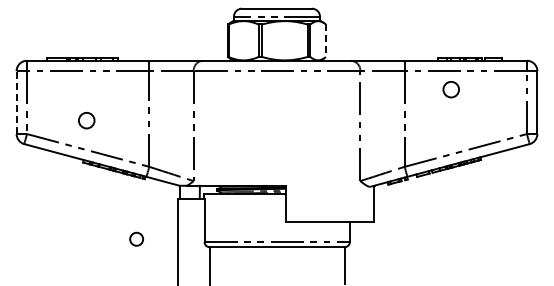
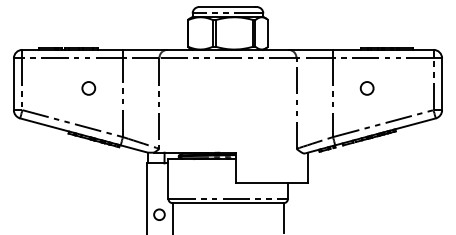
line: (325, 41) -> (267, 34), dashed -> solid
circle: (450, 89) -> (366, 88), moved
line: (16, 102) -> (13, 84), dashed -> solid
circle: (86, 120) -> (88, 88), moved
circle: (136, 238) -> (159, 214), moved

